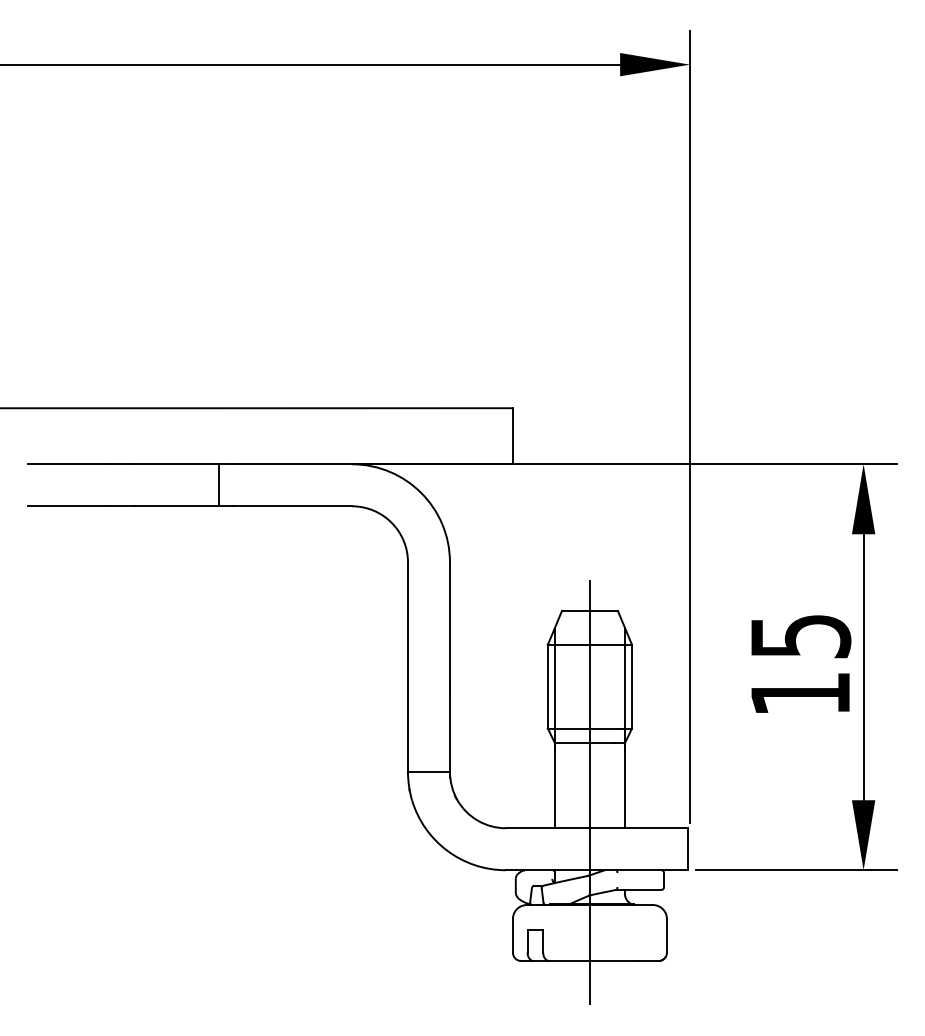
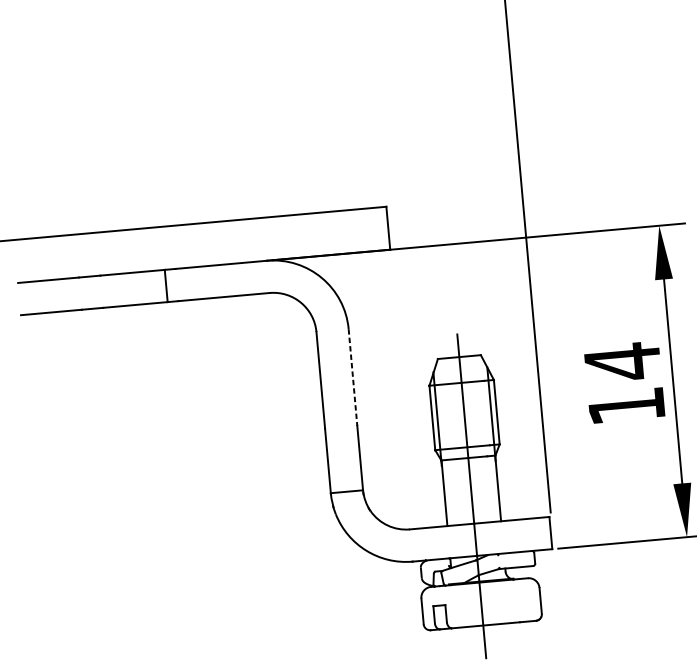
line: (449, 625) -> (352, 377), solid -> dashed
text: (801, 636) -> (623, 362), 15 -> 14

